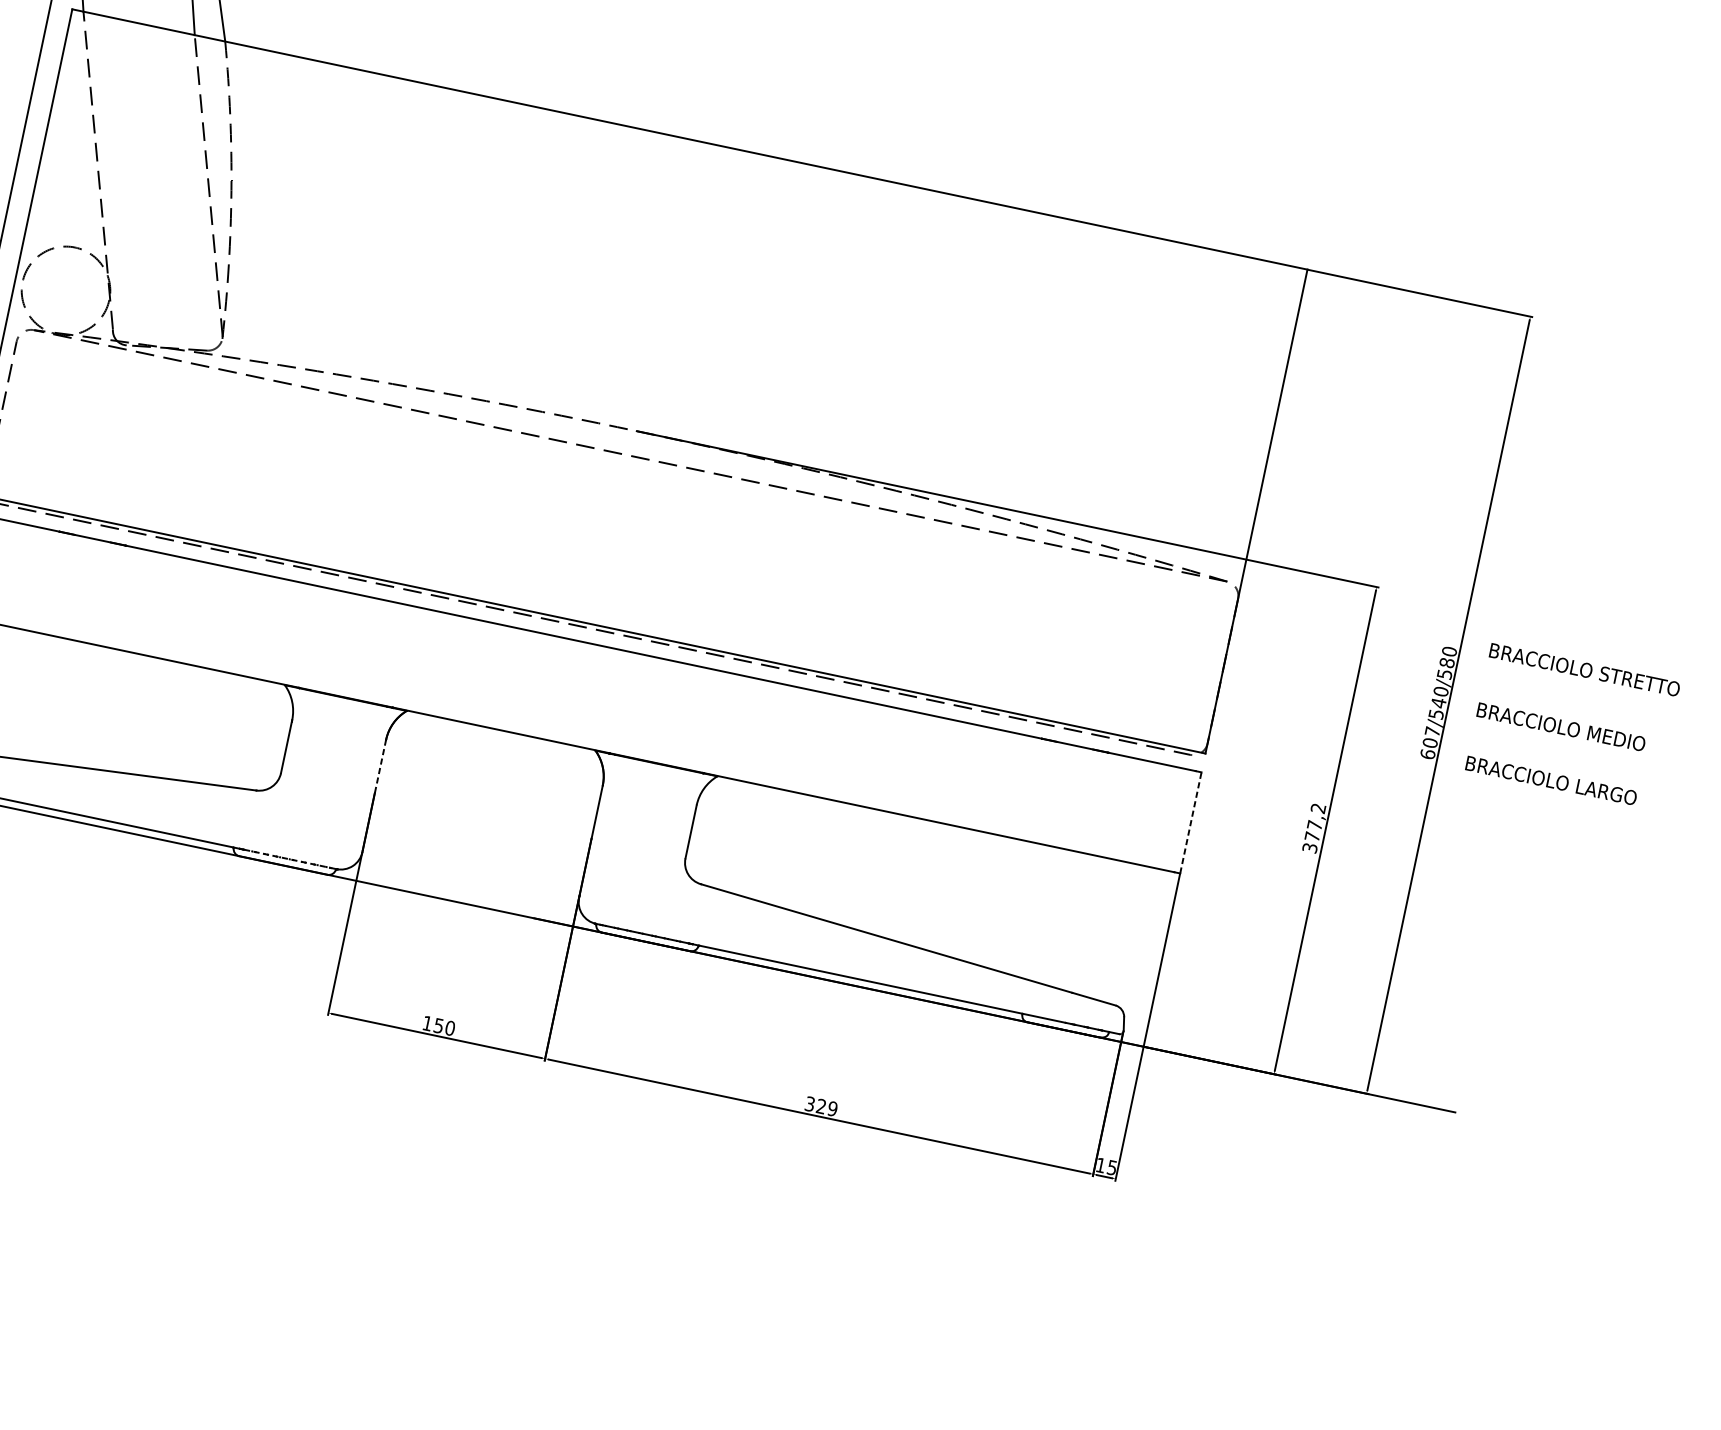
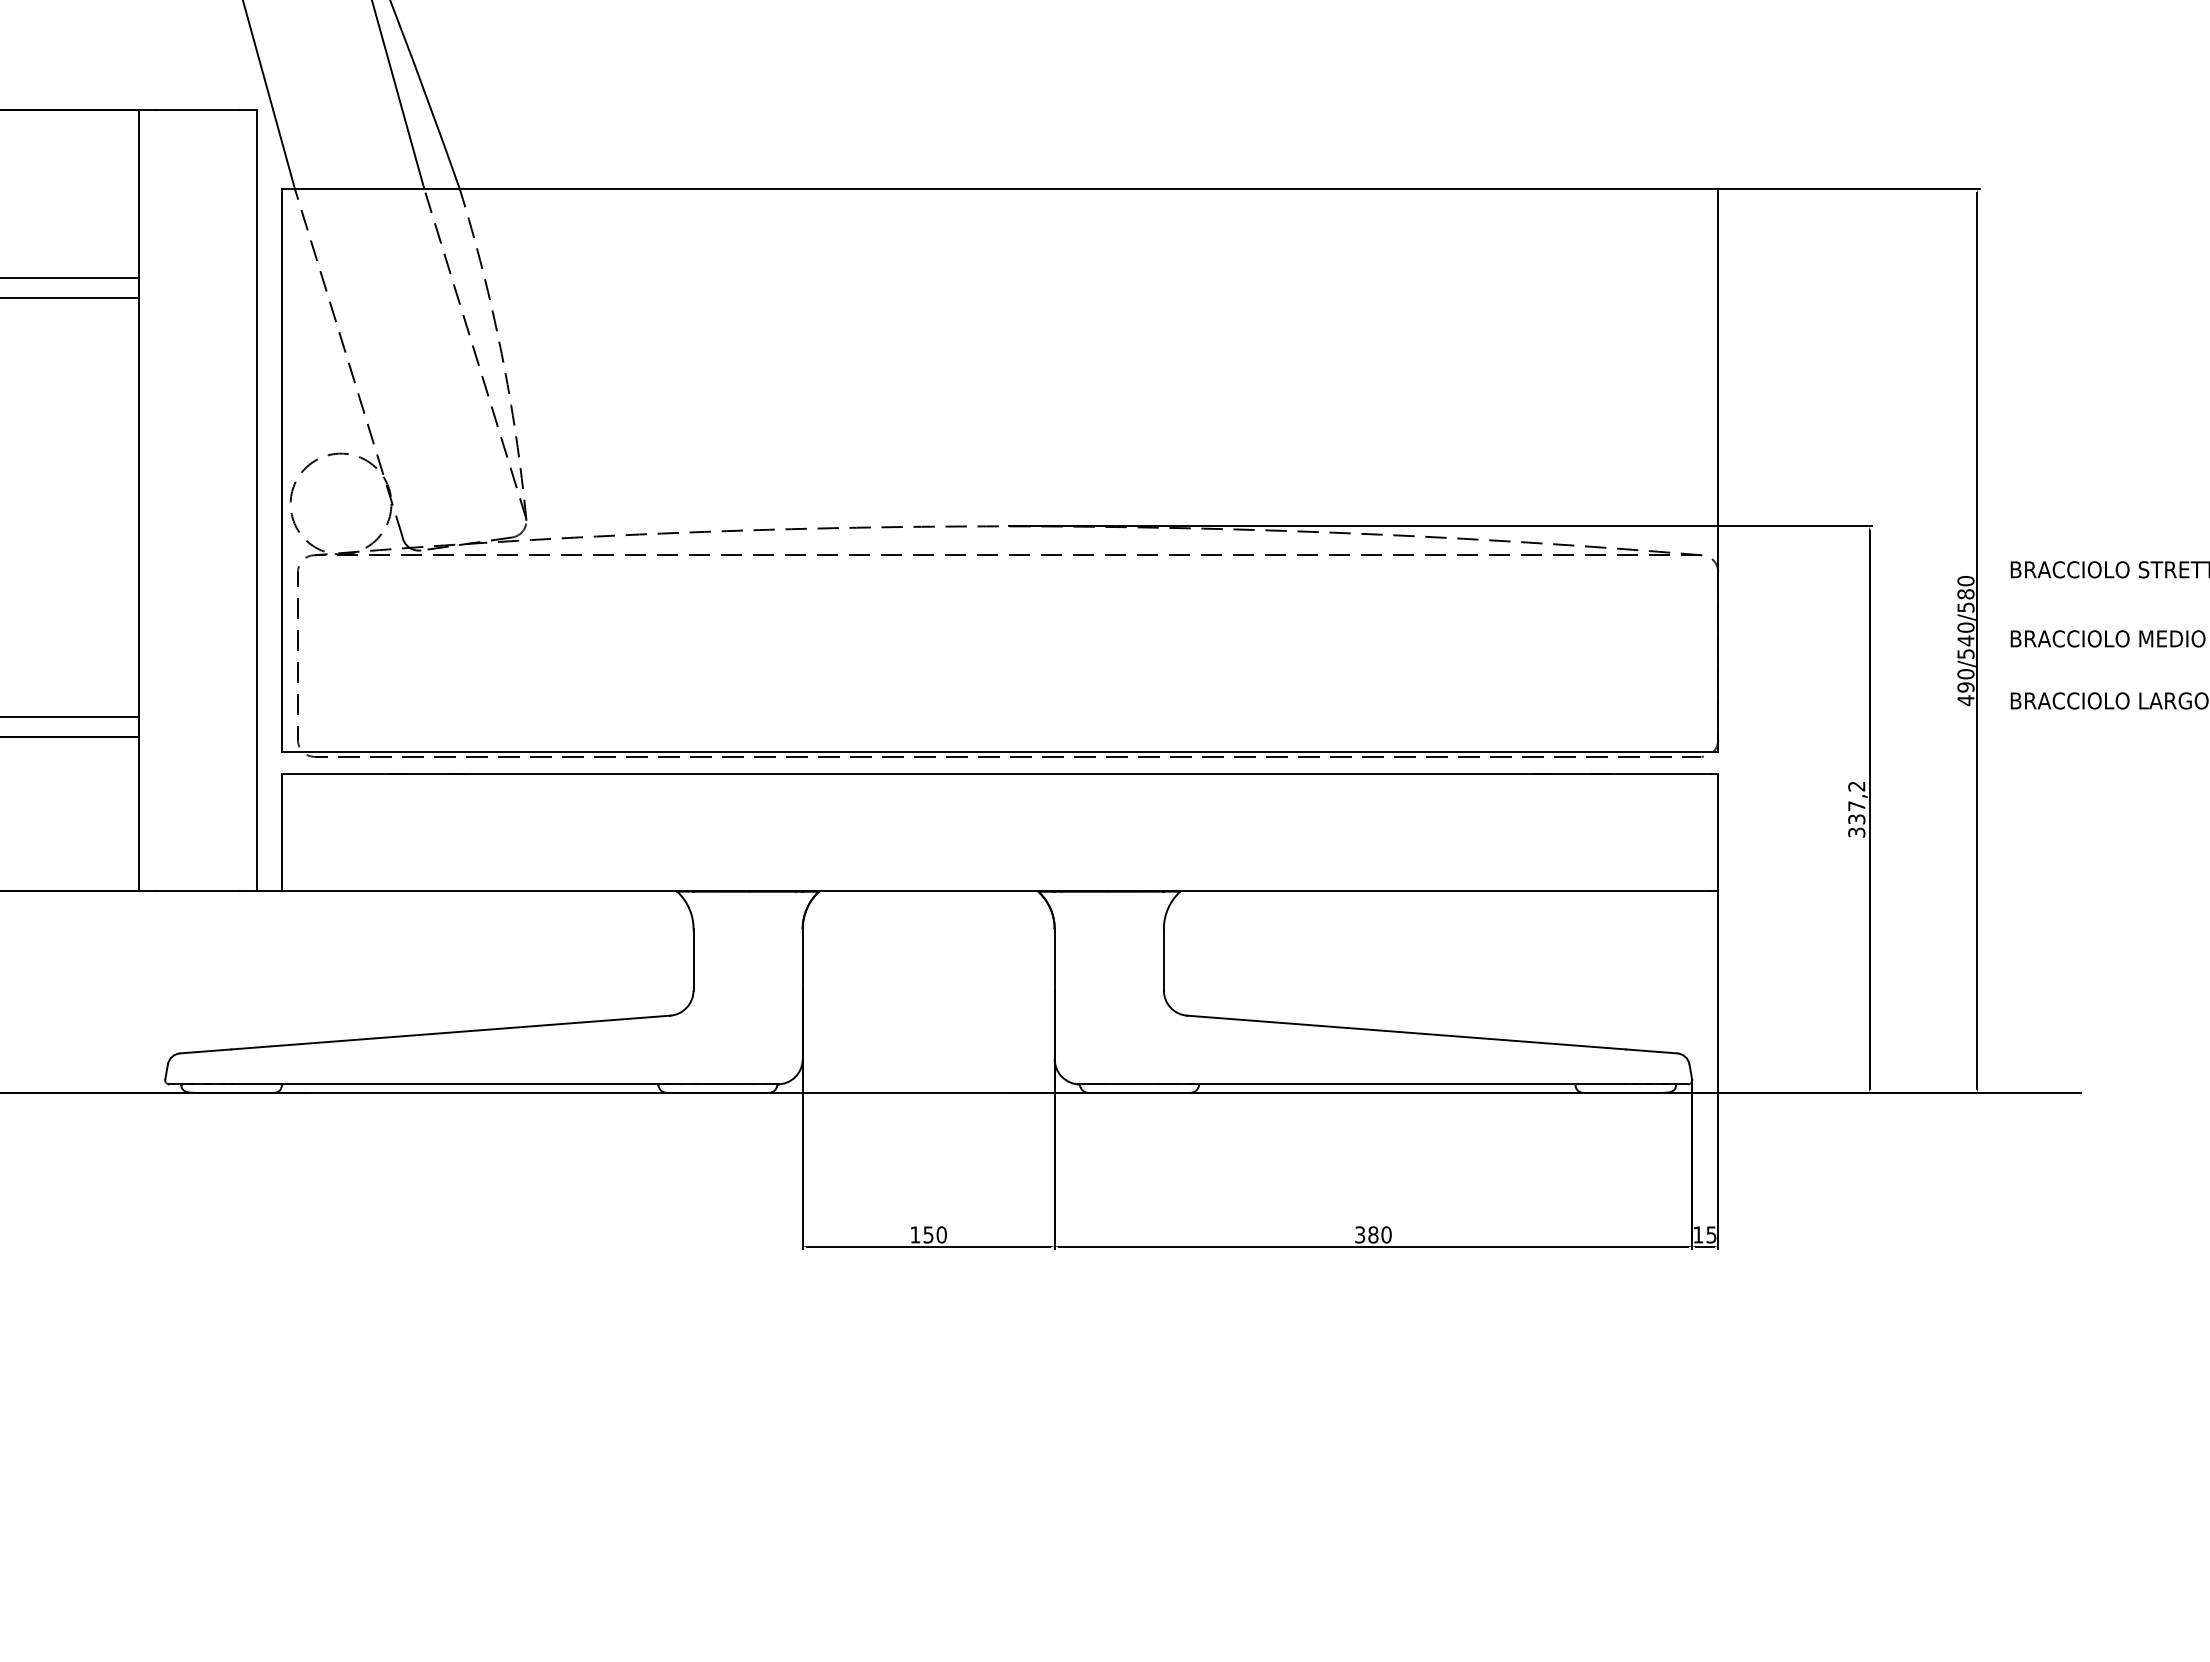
text: (1429, 743) -> (1965, 687), 607/540/580 -> 490/540/580
line: (380, 766) -> (802, 959), dashed -> solid
line: (1191, 822) -> (1718, 832), dashed -> solid
text: (1312, 836) -> (1856, 819), 377,2 -> 337,2
line: (288, 859) -> (722, 1084), dashed -> solid
text: (826, 1107) -> (1379, 1234), 329 -> 380

